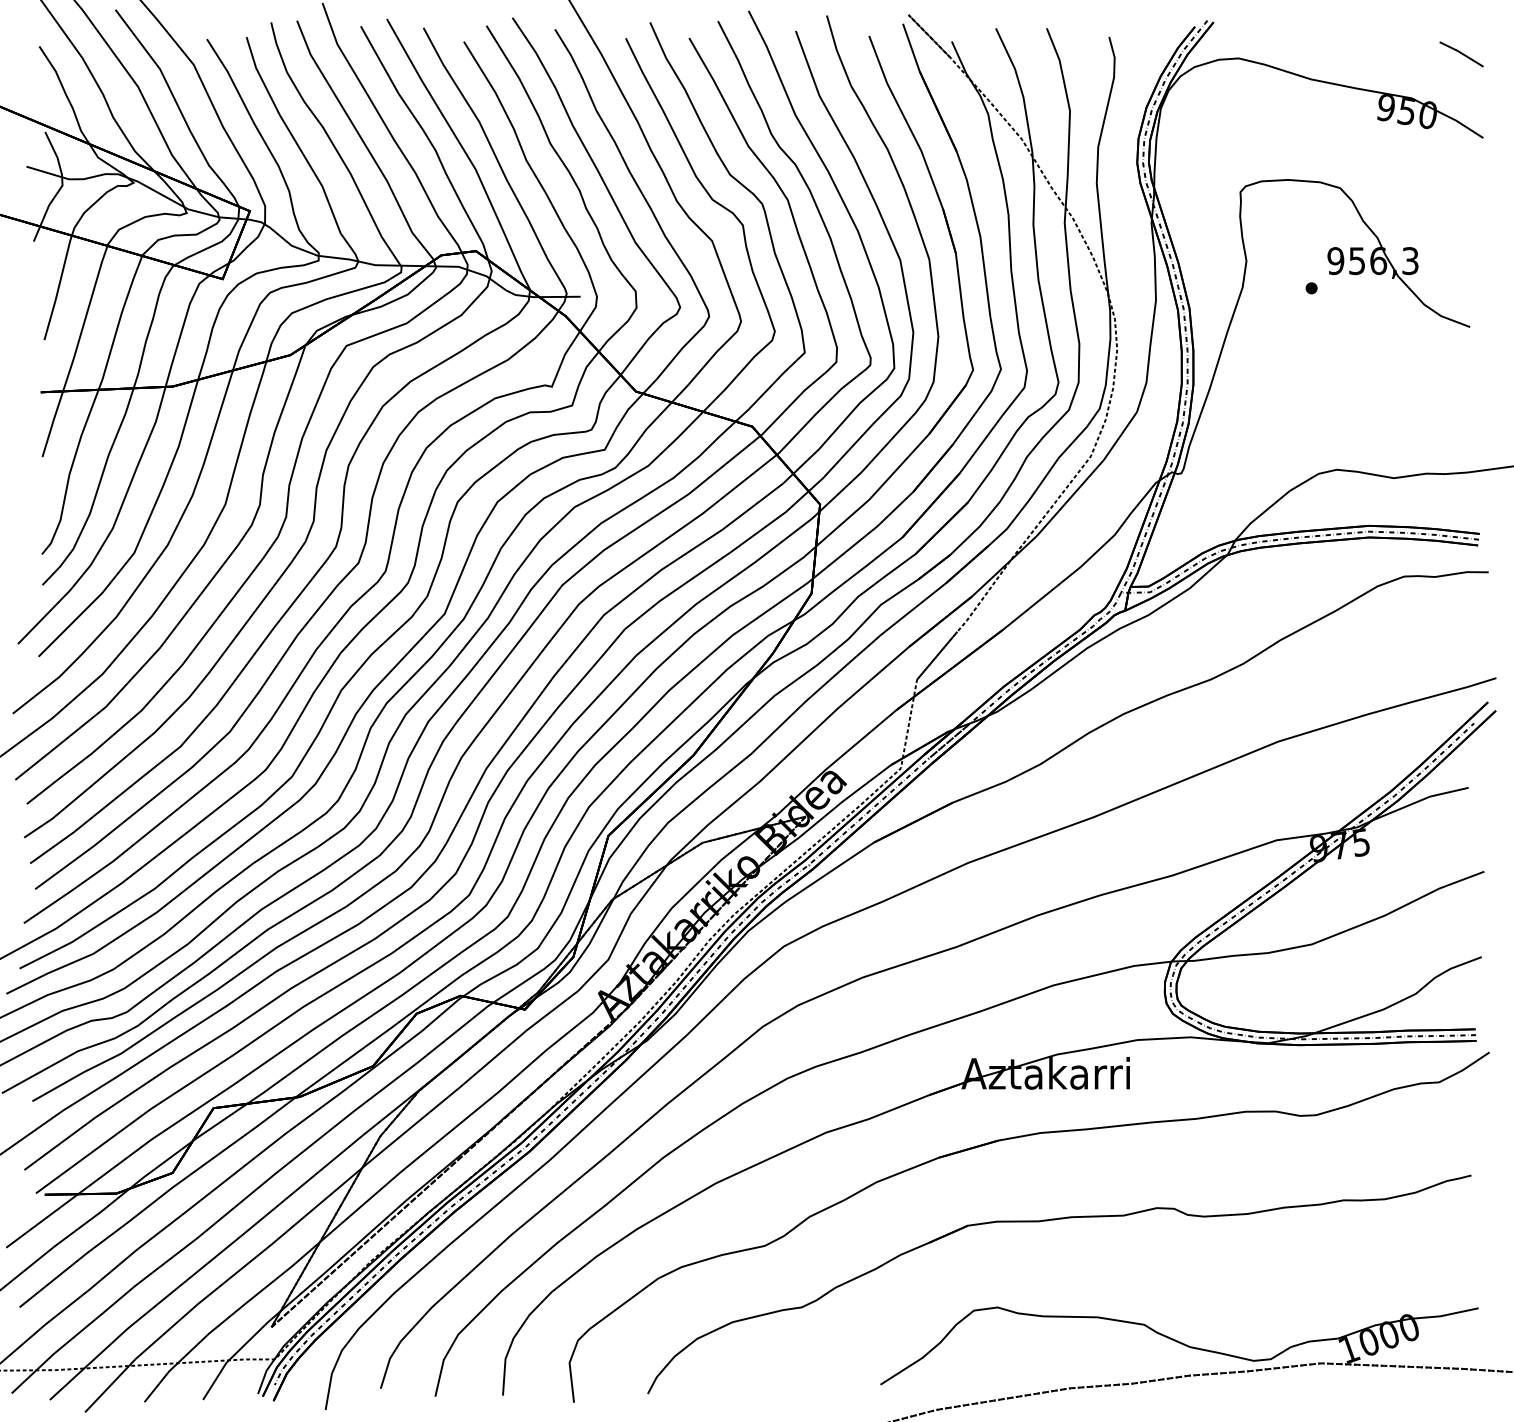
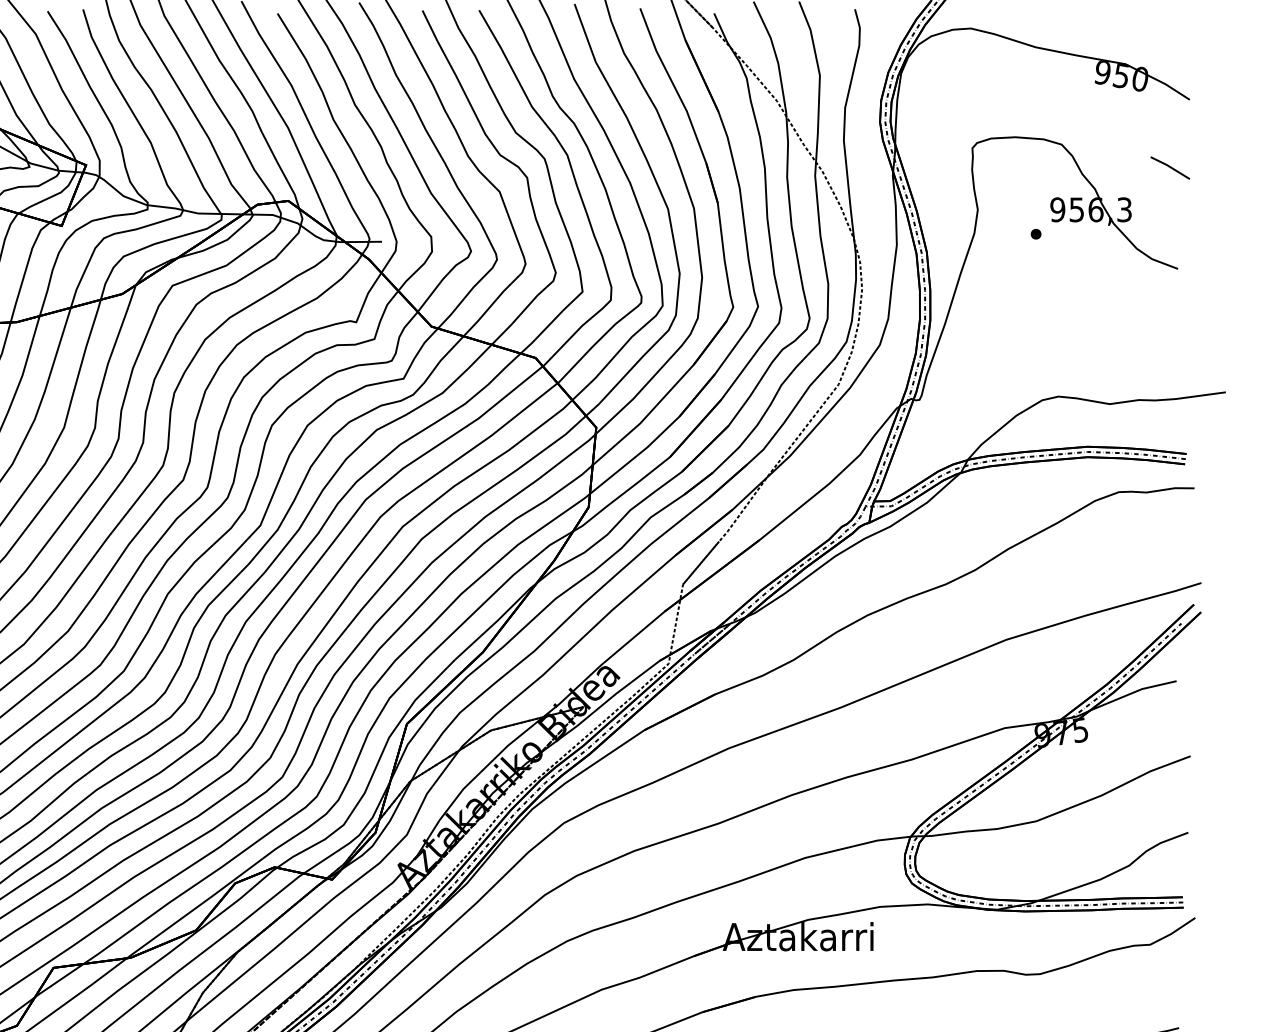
line: (1461, 54) -> (1170, 168), moved

